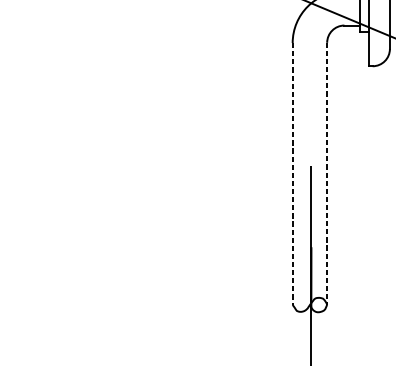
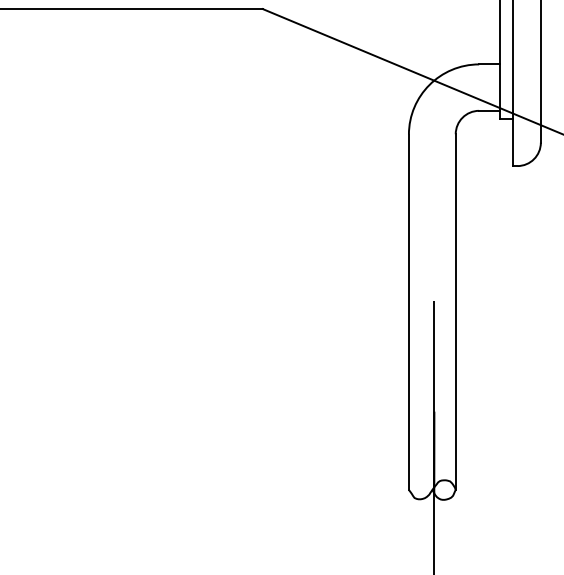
line: (292, 174) -> (408, 312), dashed -> solid
line: (326, 174) -> (455, 312), dashed -> solid

